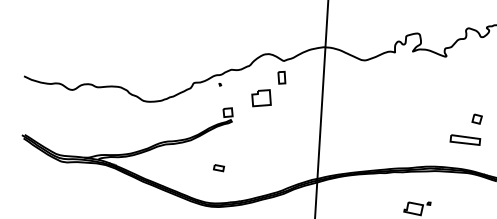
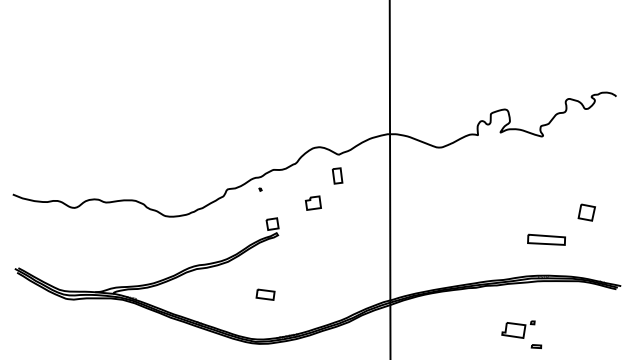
part: (260, 97) -> (312, 202), size x0.62
part: (477, 119) -> (586, 212), size x1.43
part: (465, 139) -> (546, 239), moved
part: (218, 167) -> (265, 294), size x1.43

